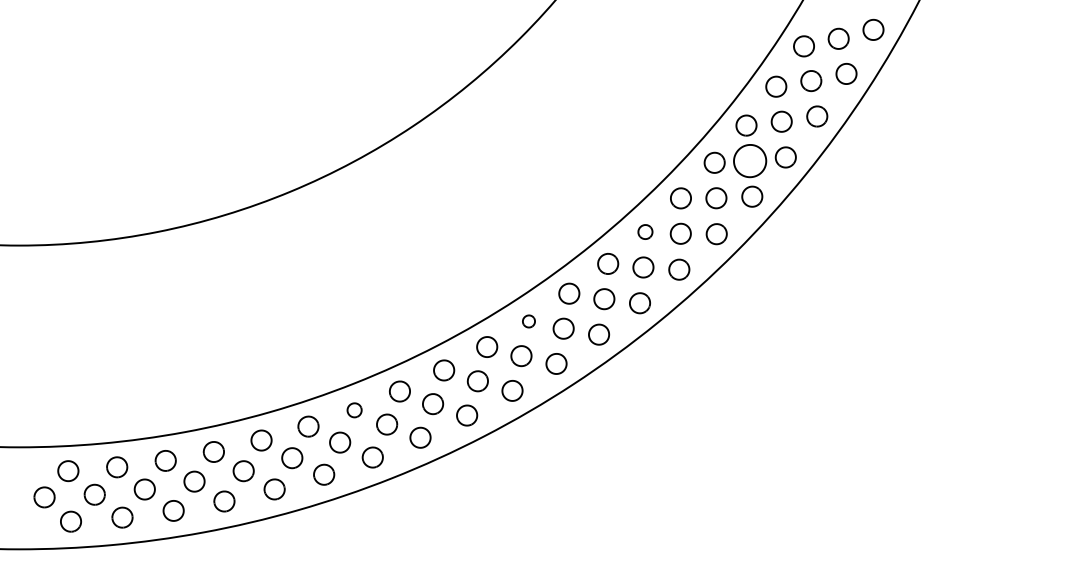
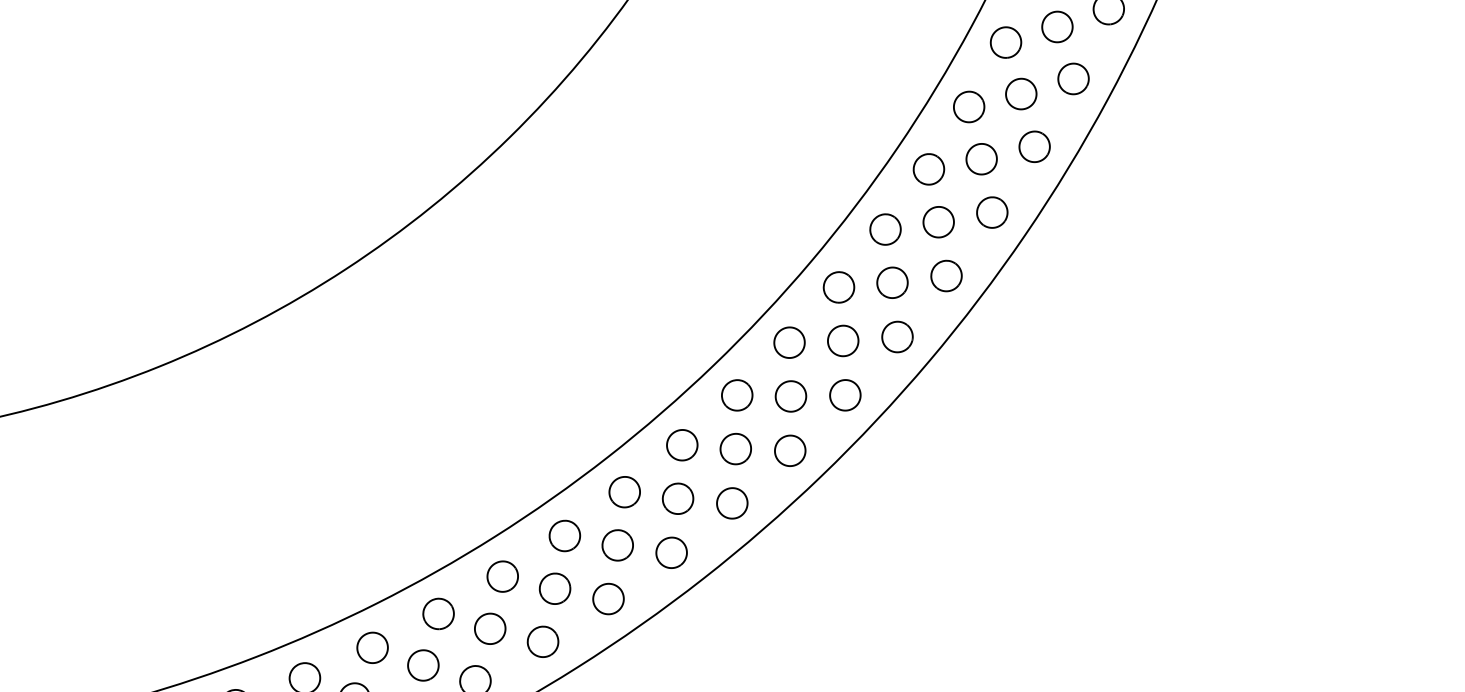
part: (749, 160) -> (1020, 93), size x0.62
part: (645, 231) -> (885, 228), size x1.43
part: (528, 321) -> (736, 395), size x1.67
part: (354, 410) -> (502, 577), size x1.43

